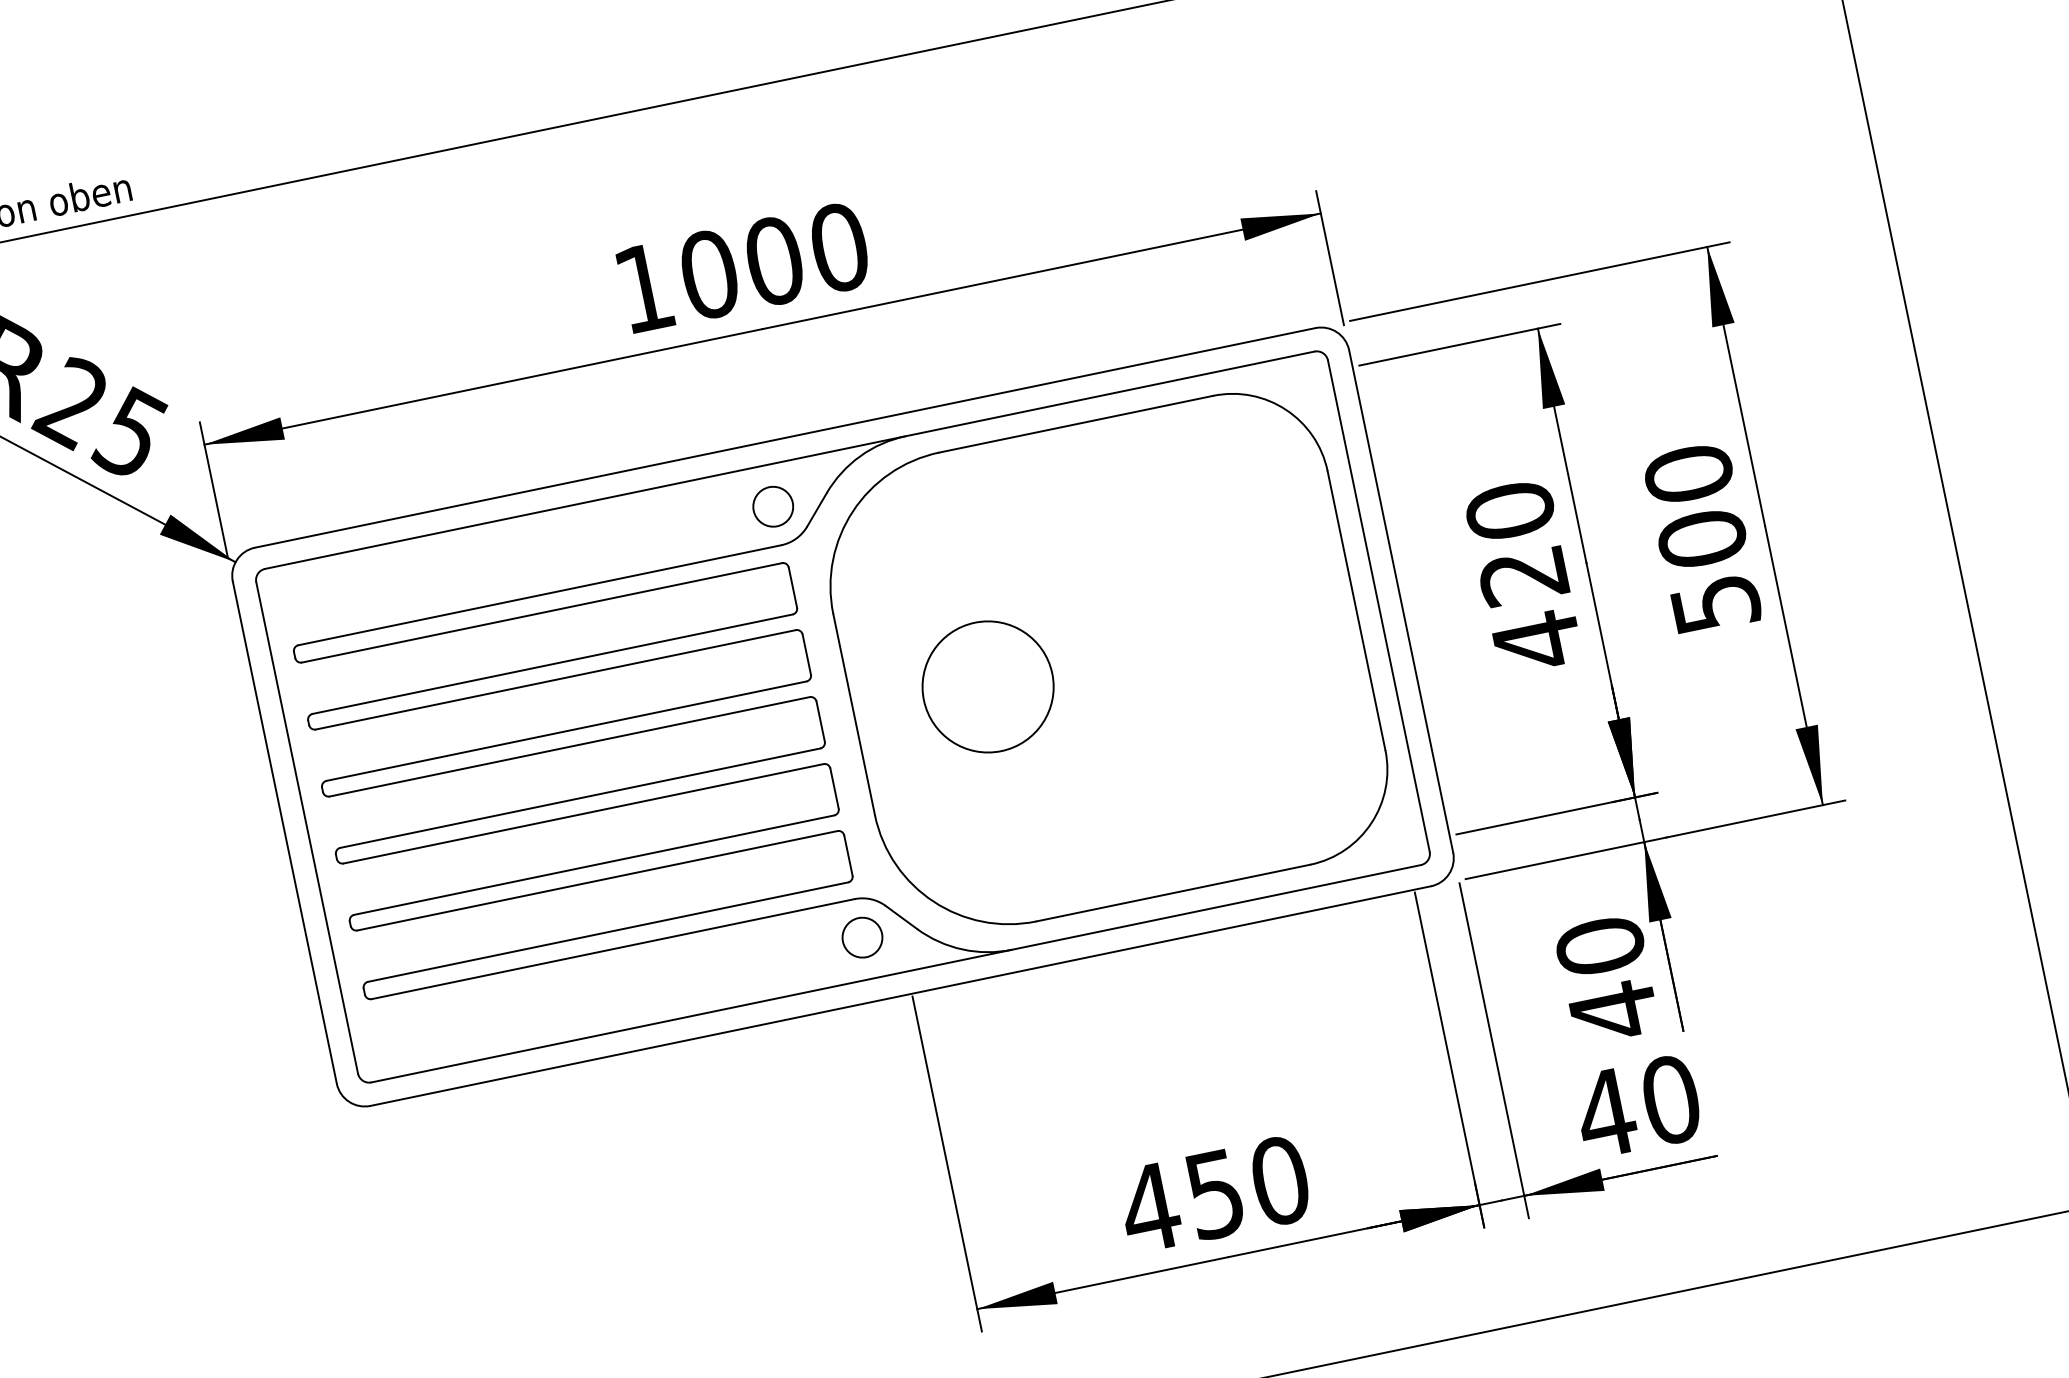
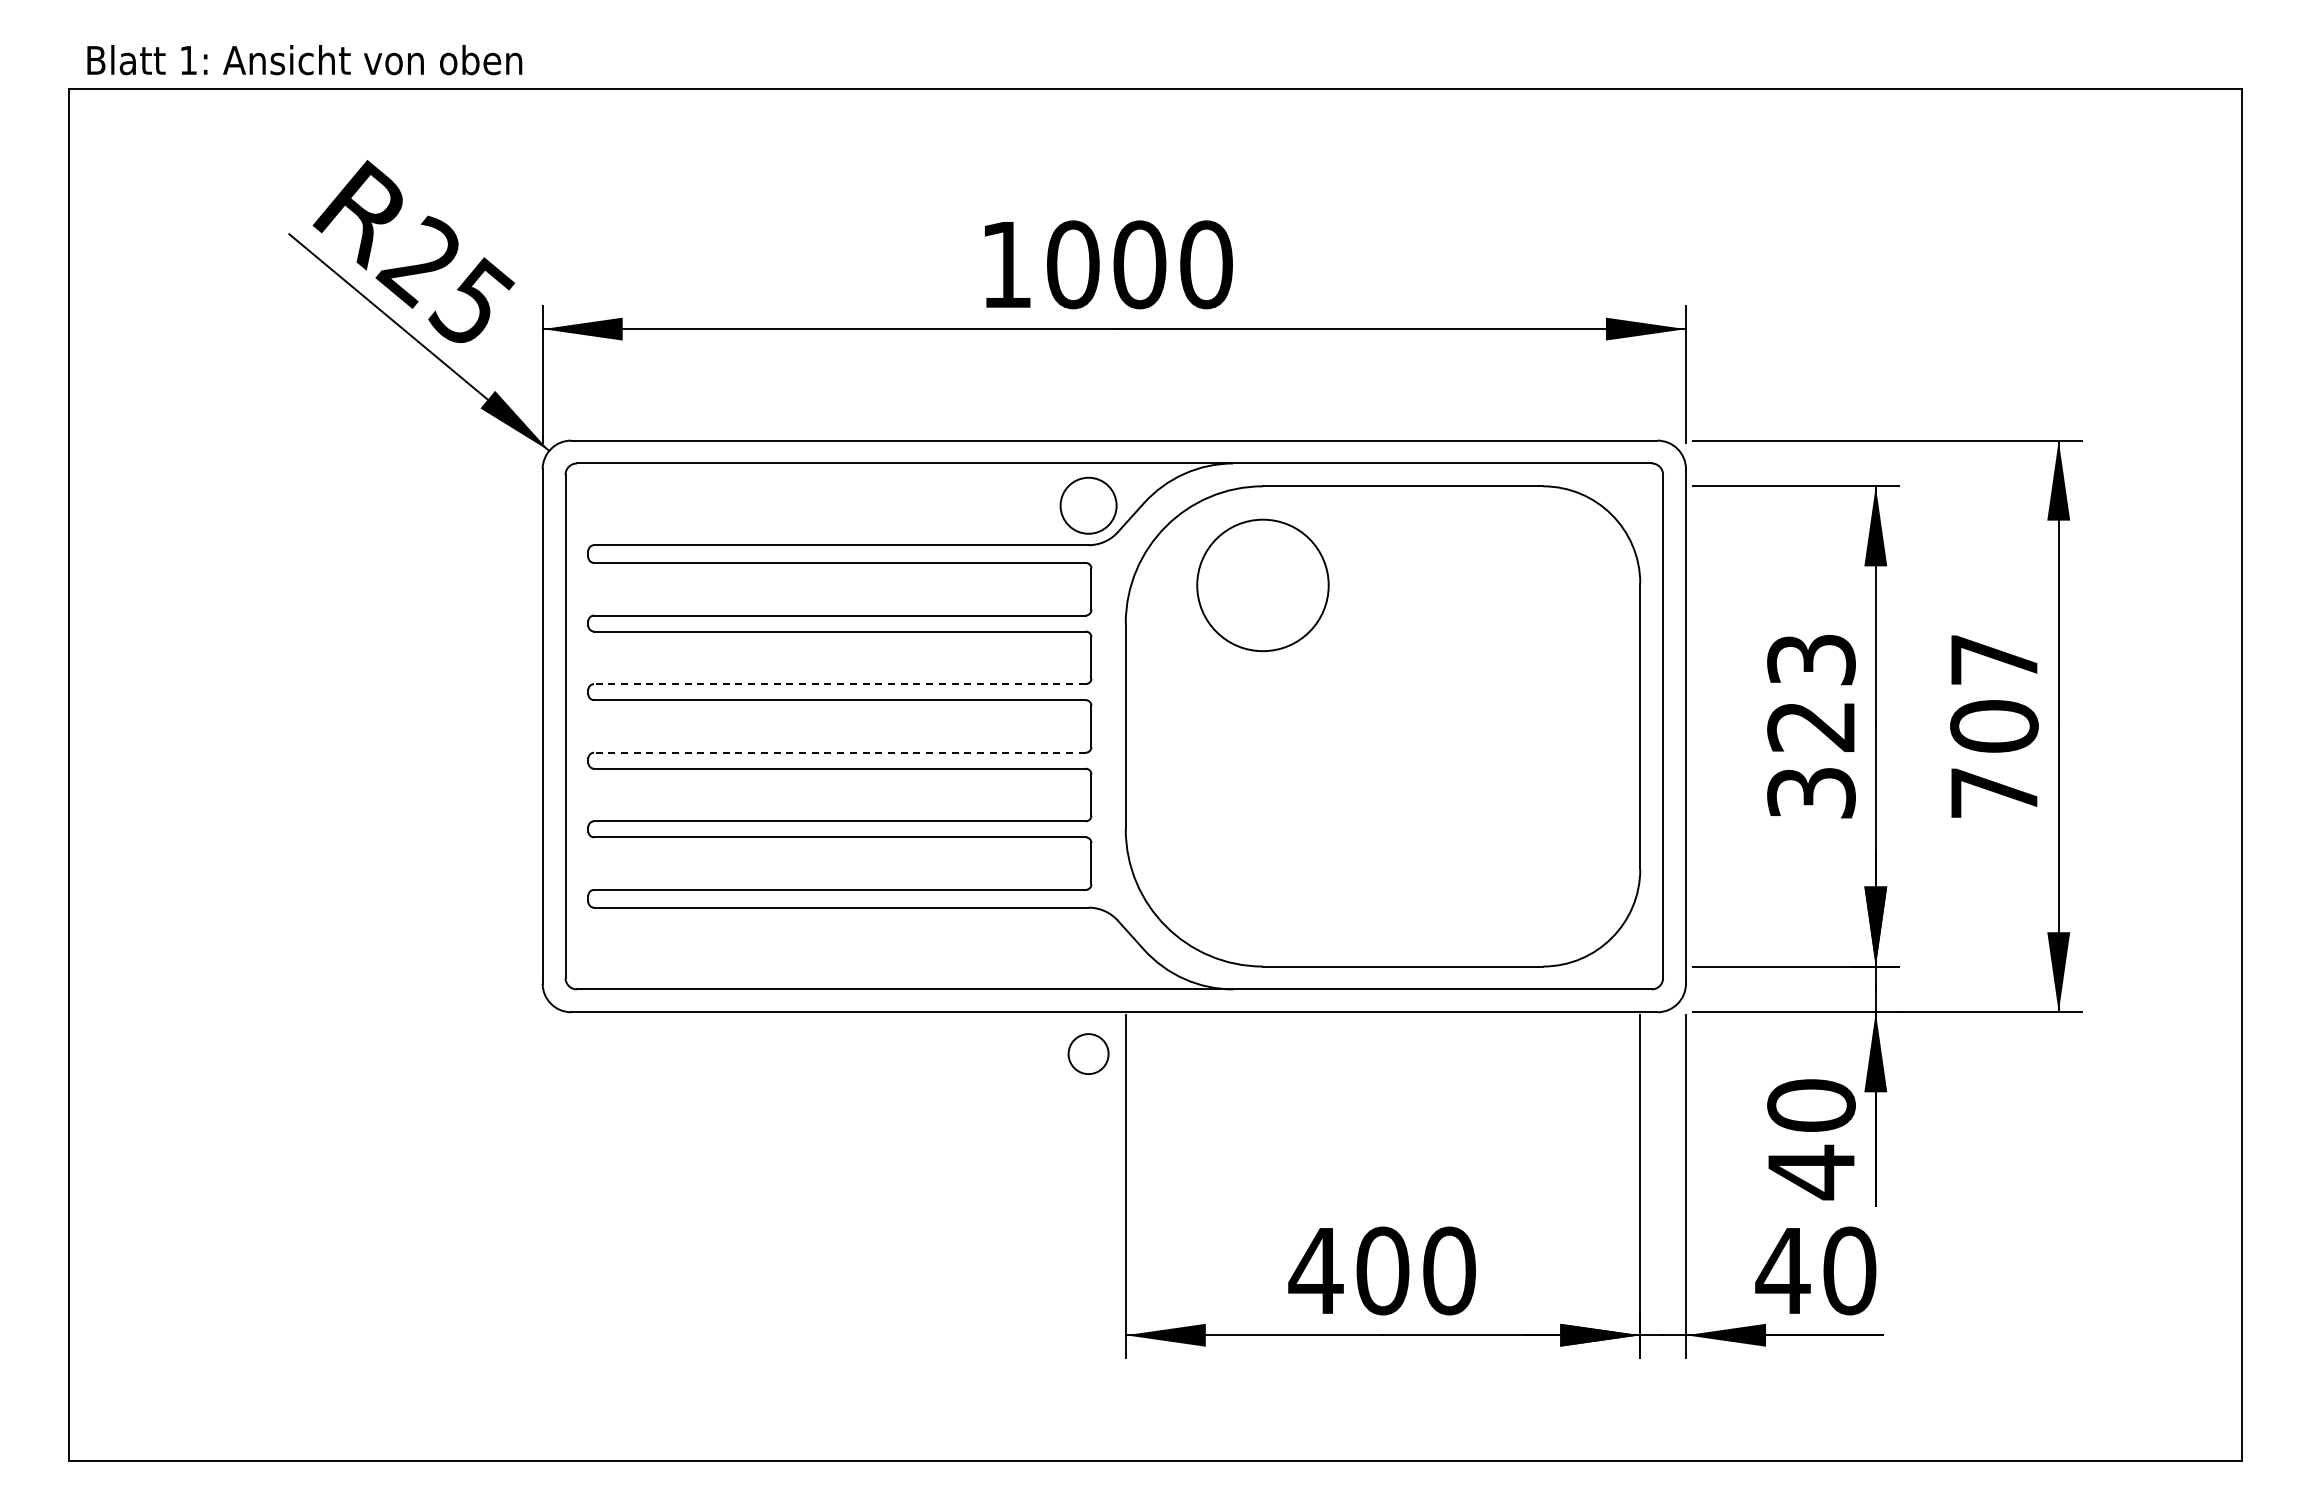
circle: (773, 506) -> (1088, 505), size x1.4
text: (1702, 538) -> (1994, 725), 500 -> 707
text: (1523, 577) -> (1811, 727), 420 -> 323
circle: (987, 687) -> (1262, 585), moved
line: (566, 731) -> (839, 684), solid -> dashed
line: (579, 798) -> (839, 752), solid -> dashed
circle: (862, 937) -> (1088, 1053), moved
text: (1214, 1193) -> (1382, 1270), 450 -> 400

